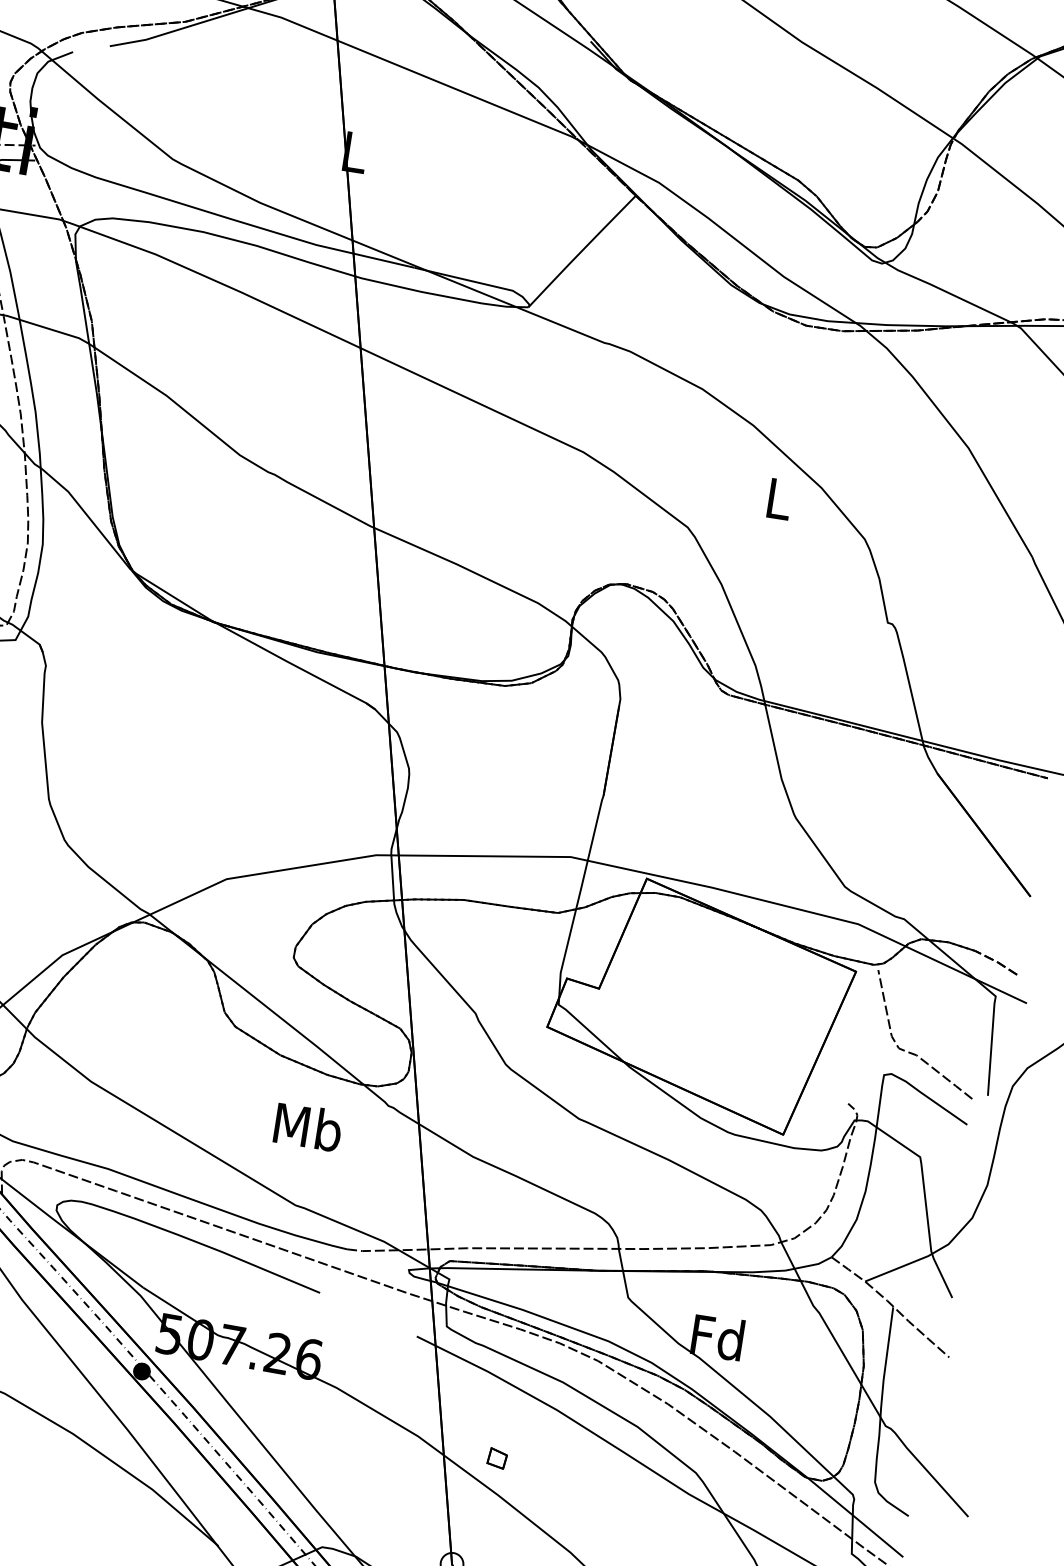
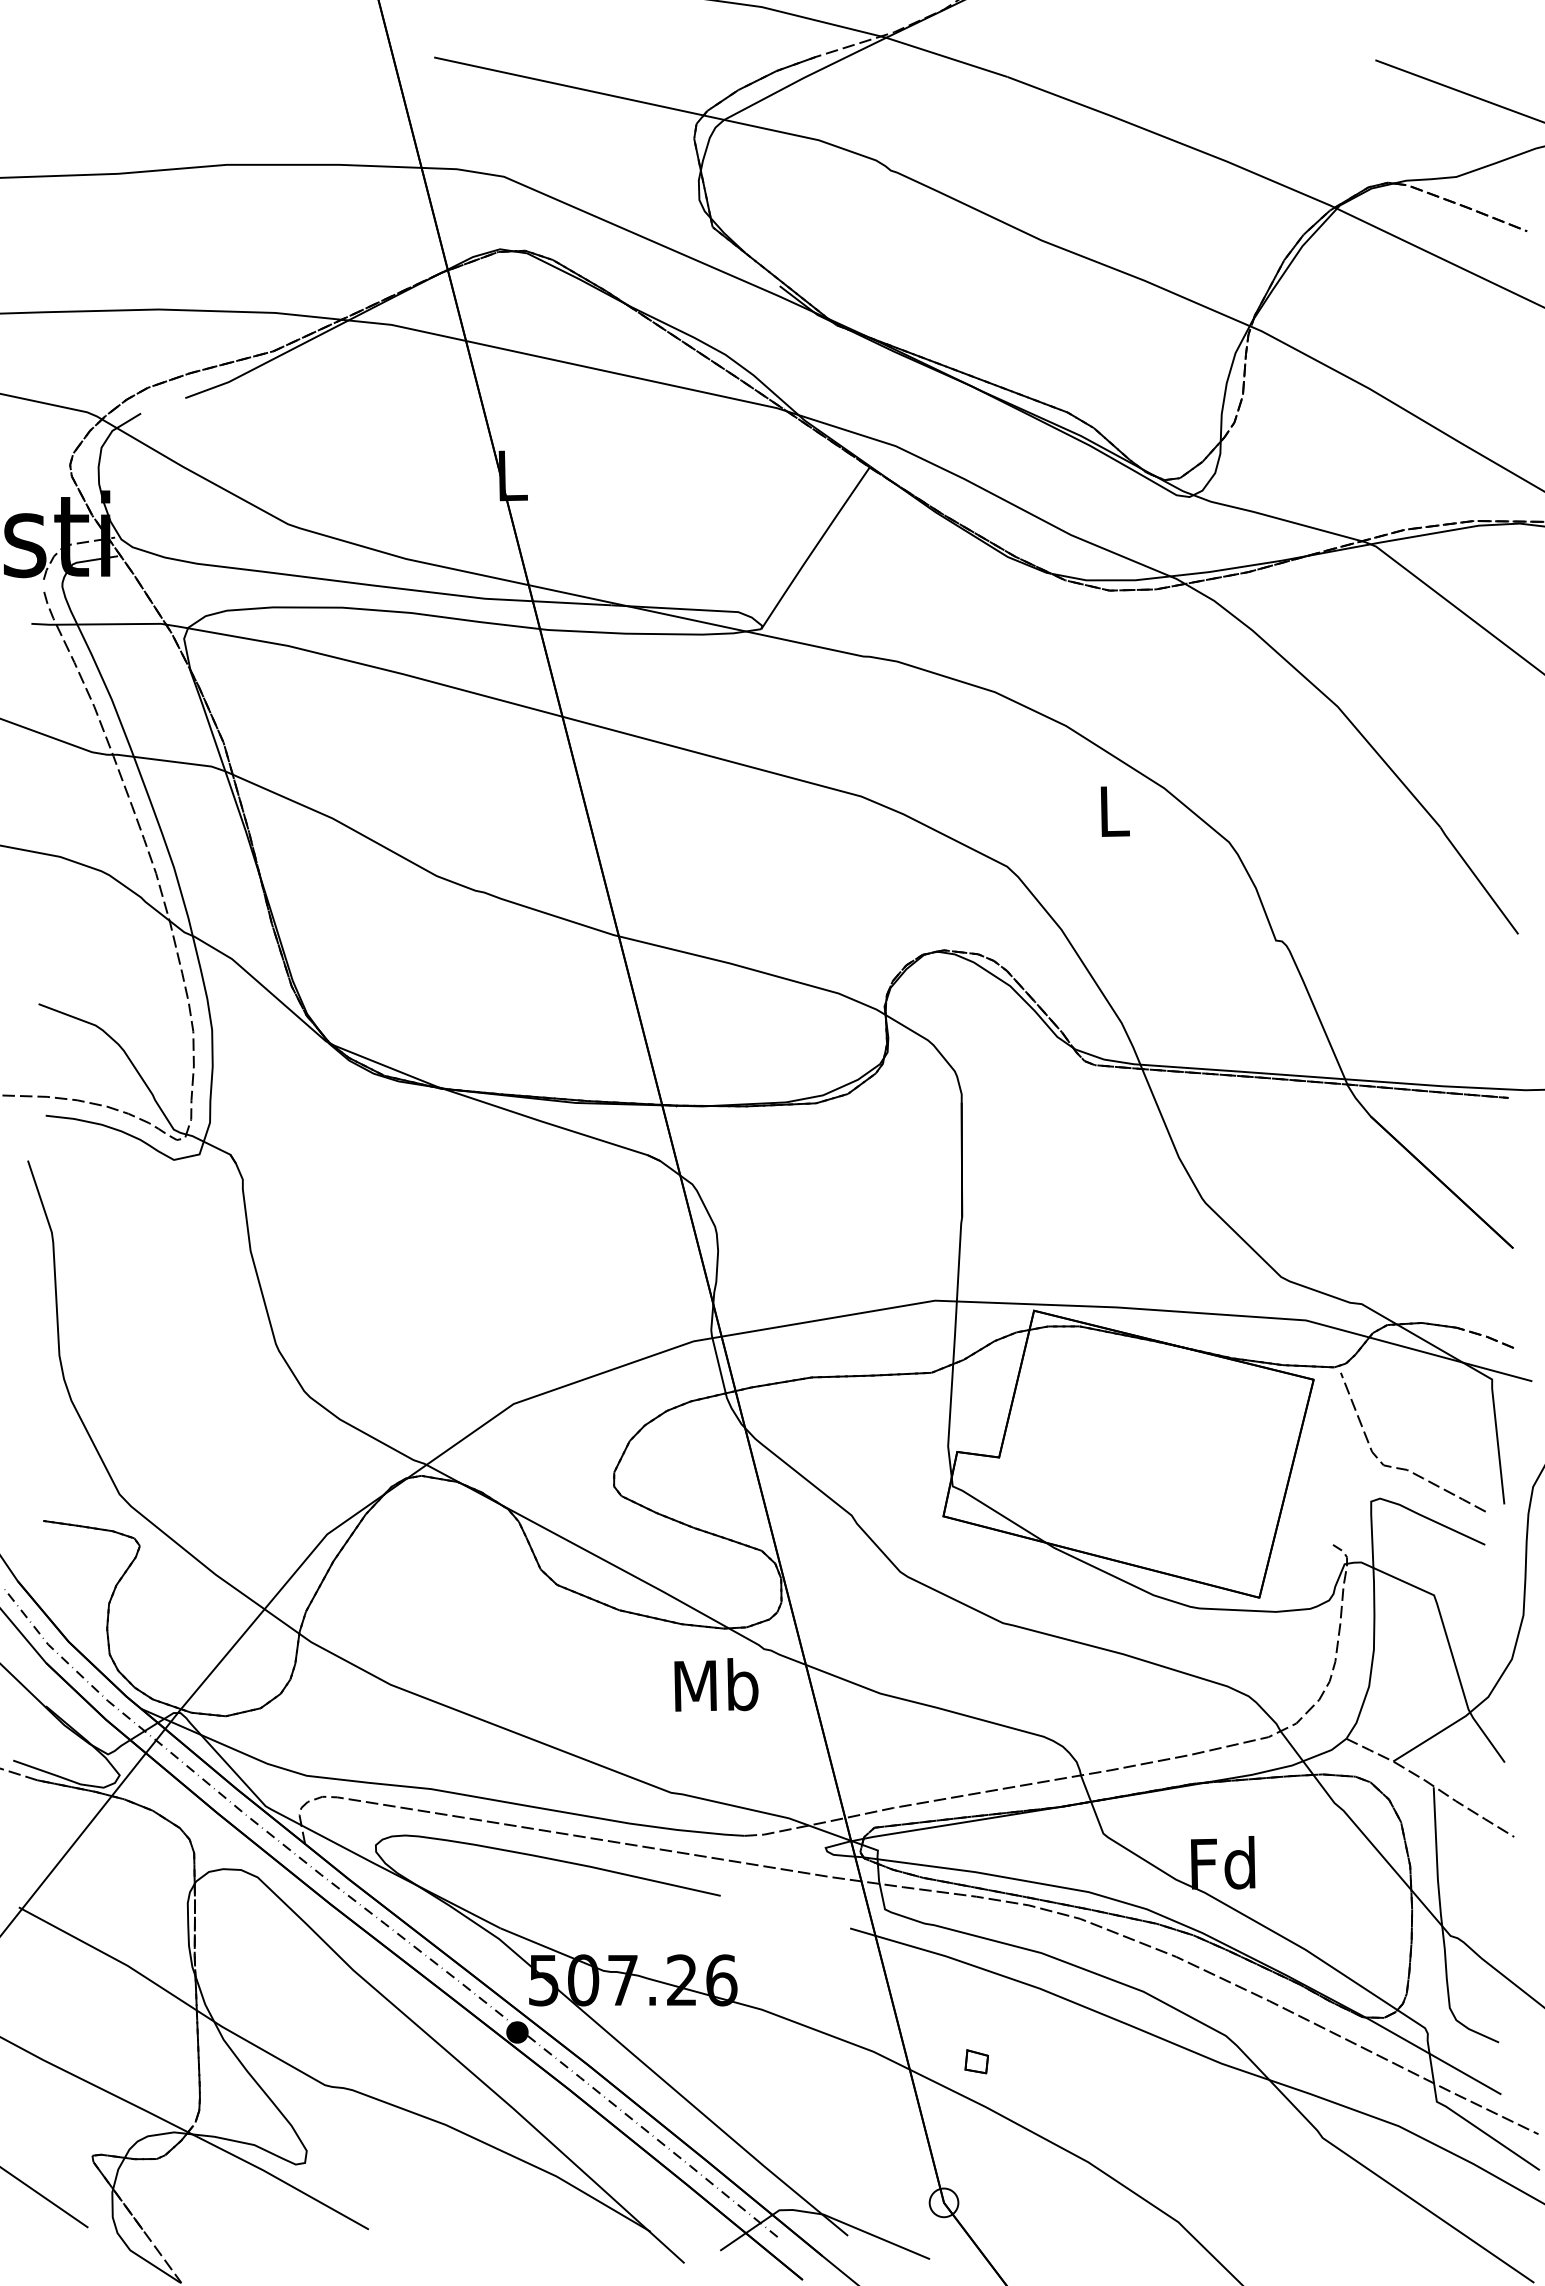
text: (308, 1126) -> (716, 1684), moved

